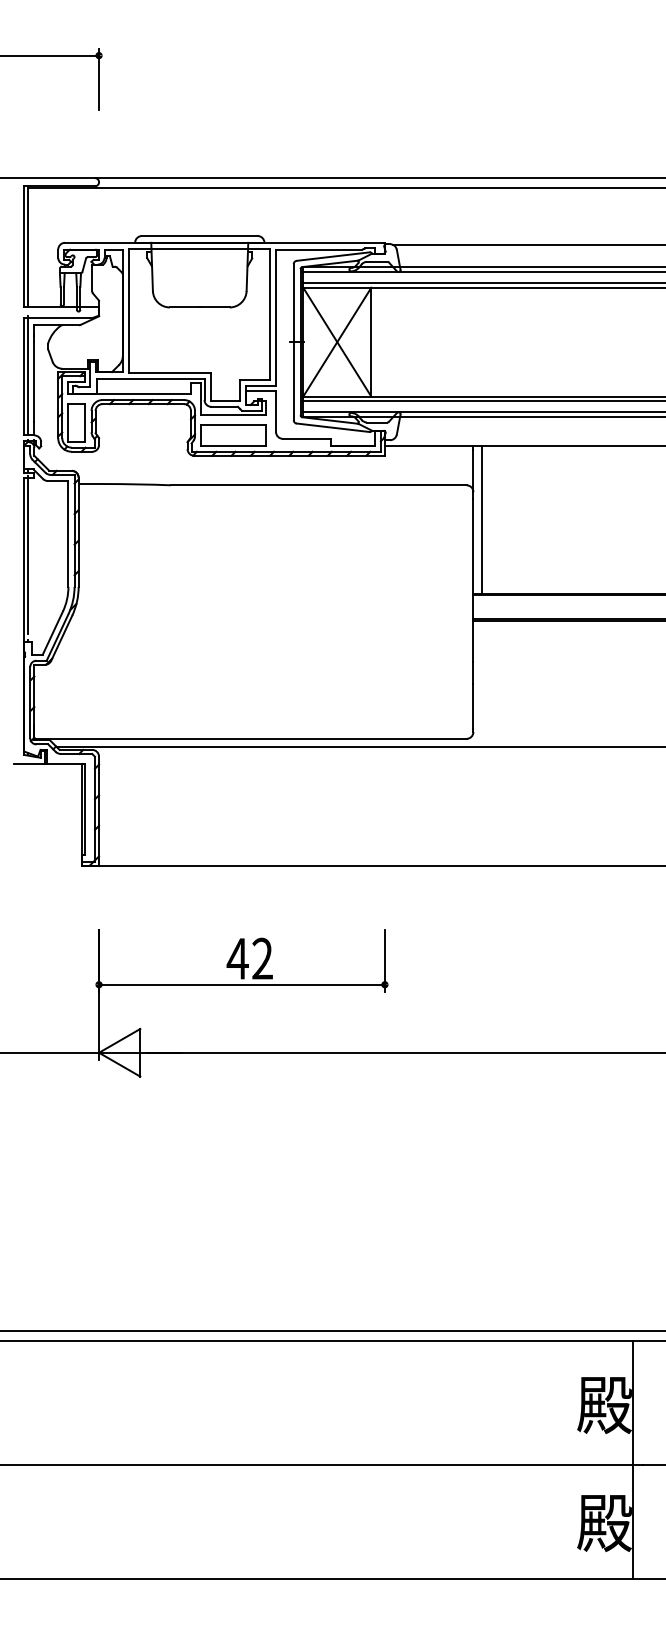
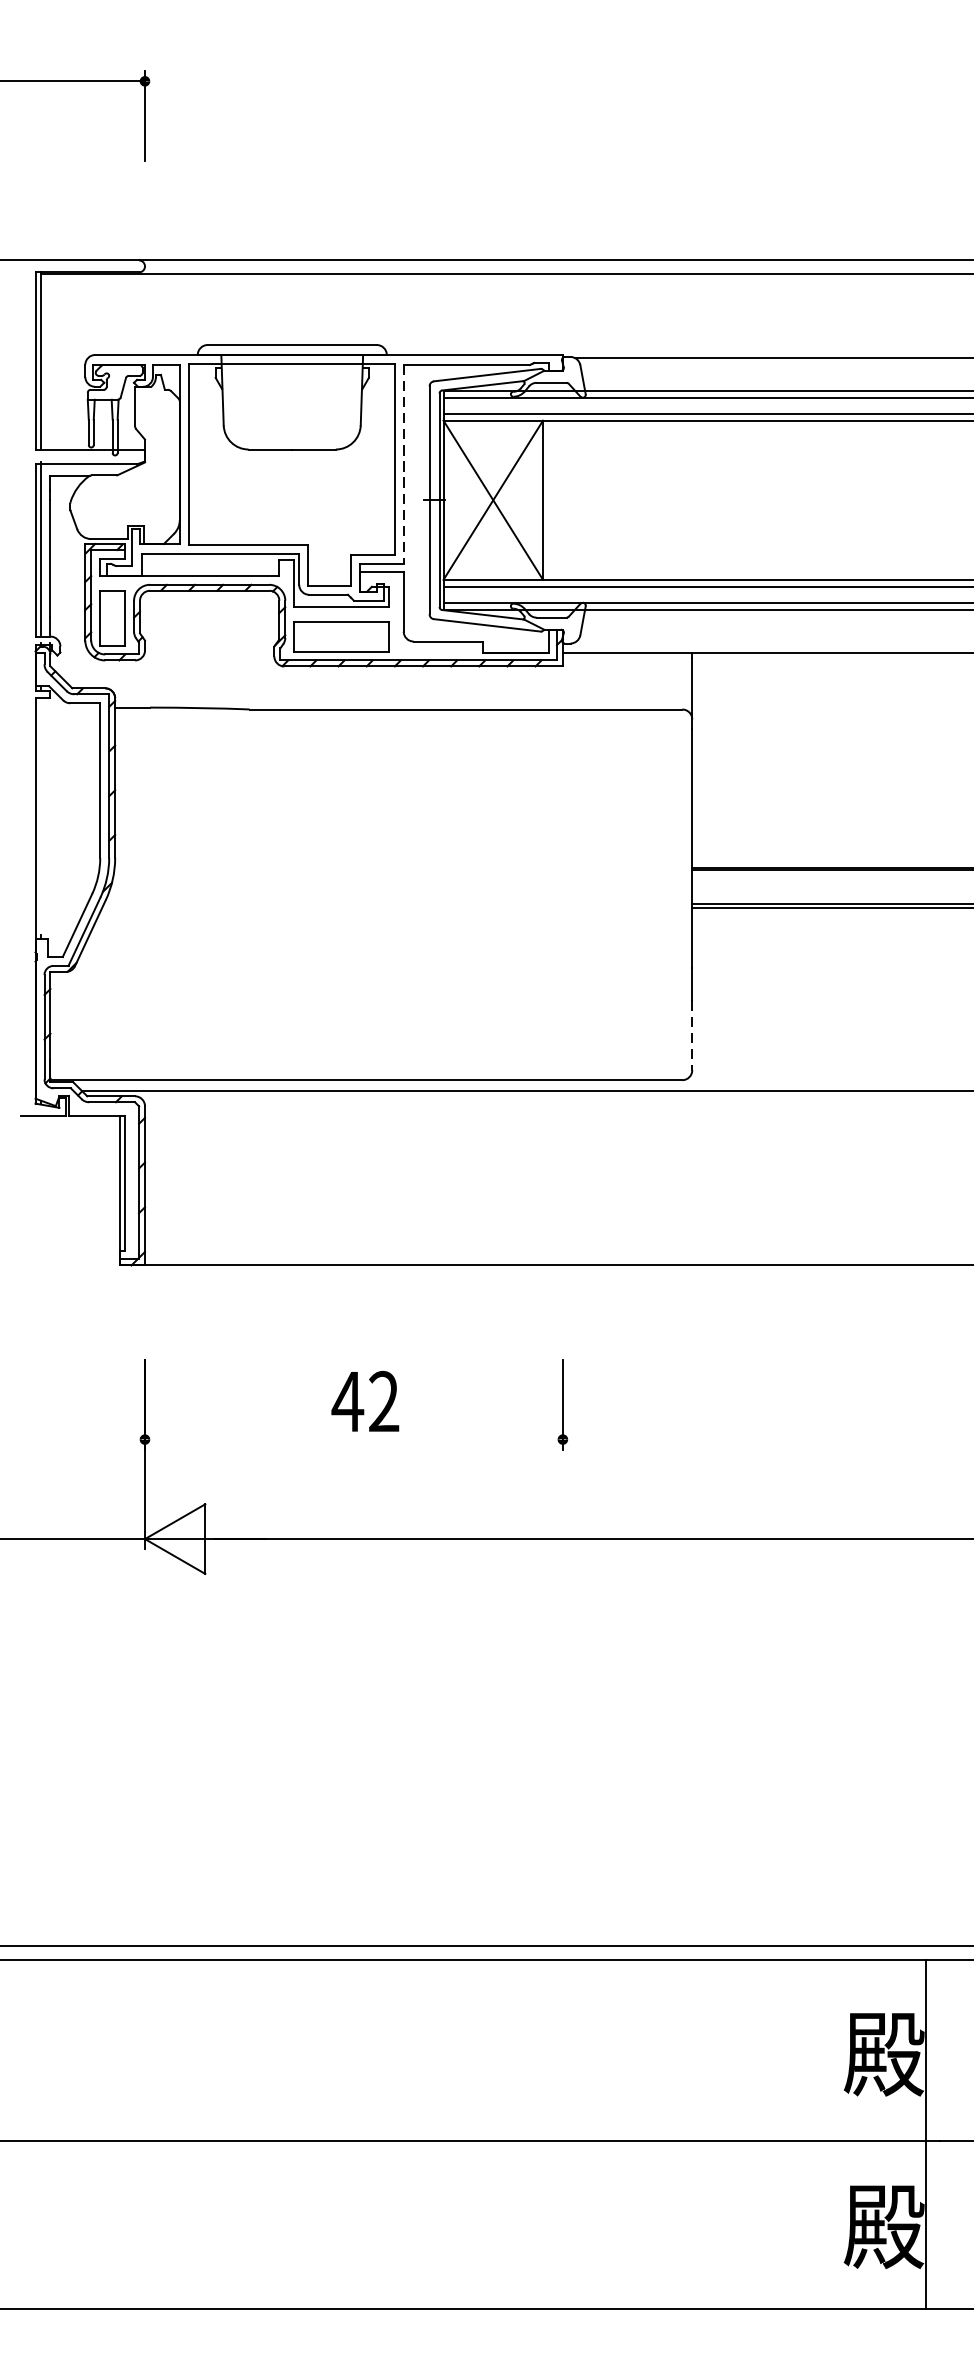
line: (276, 318) -> (404, 465), solid -> dashed
line: (481, 519) -> (704, 759), removed
line: (27, 555) -> (40, 812), removed
line: (473, 707) -> (692, 1034), solid -> dashed
line: (241, 984) -> (353, 1439), removed

